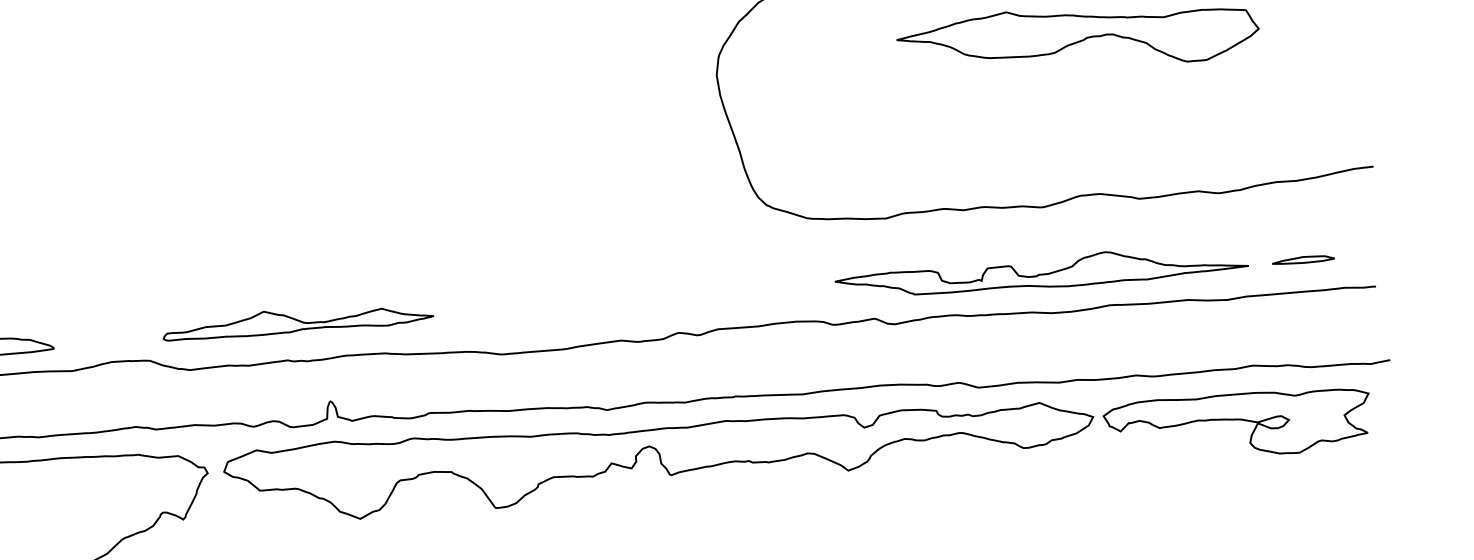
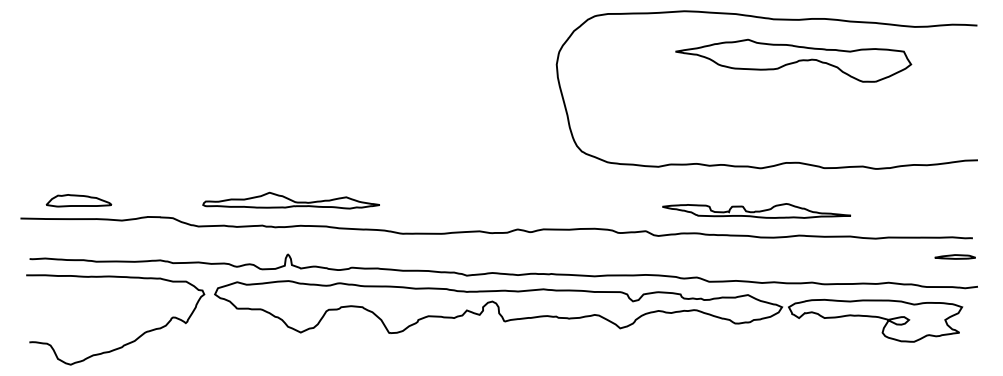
part: (1302, 259) -> (954, 256), moved
part: (1041, 272) -> (756, 210), size x0.7
part: (296, 320) -> (290, 200), moved

